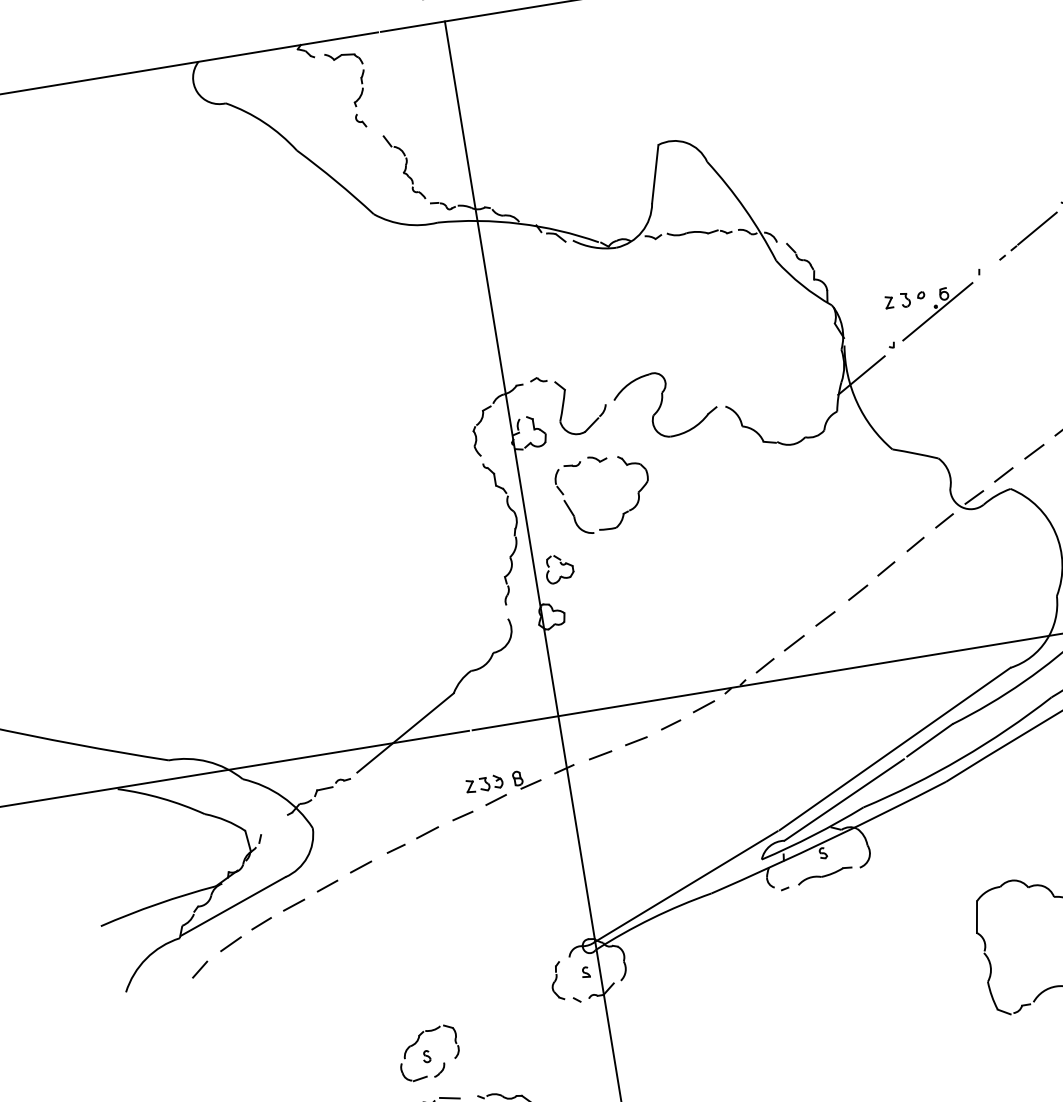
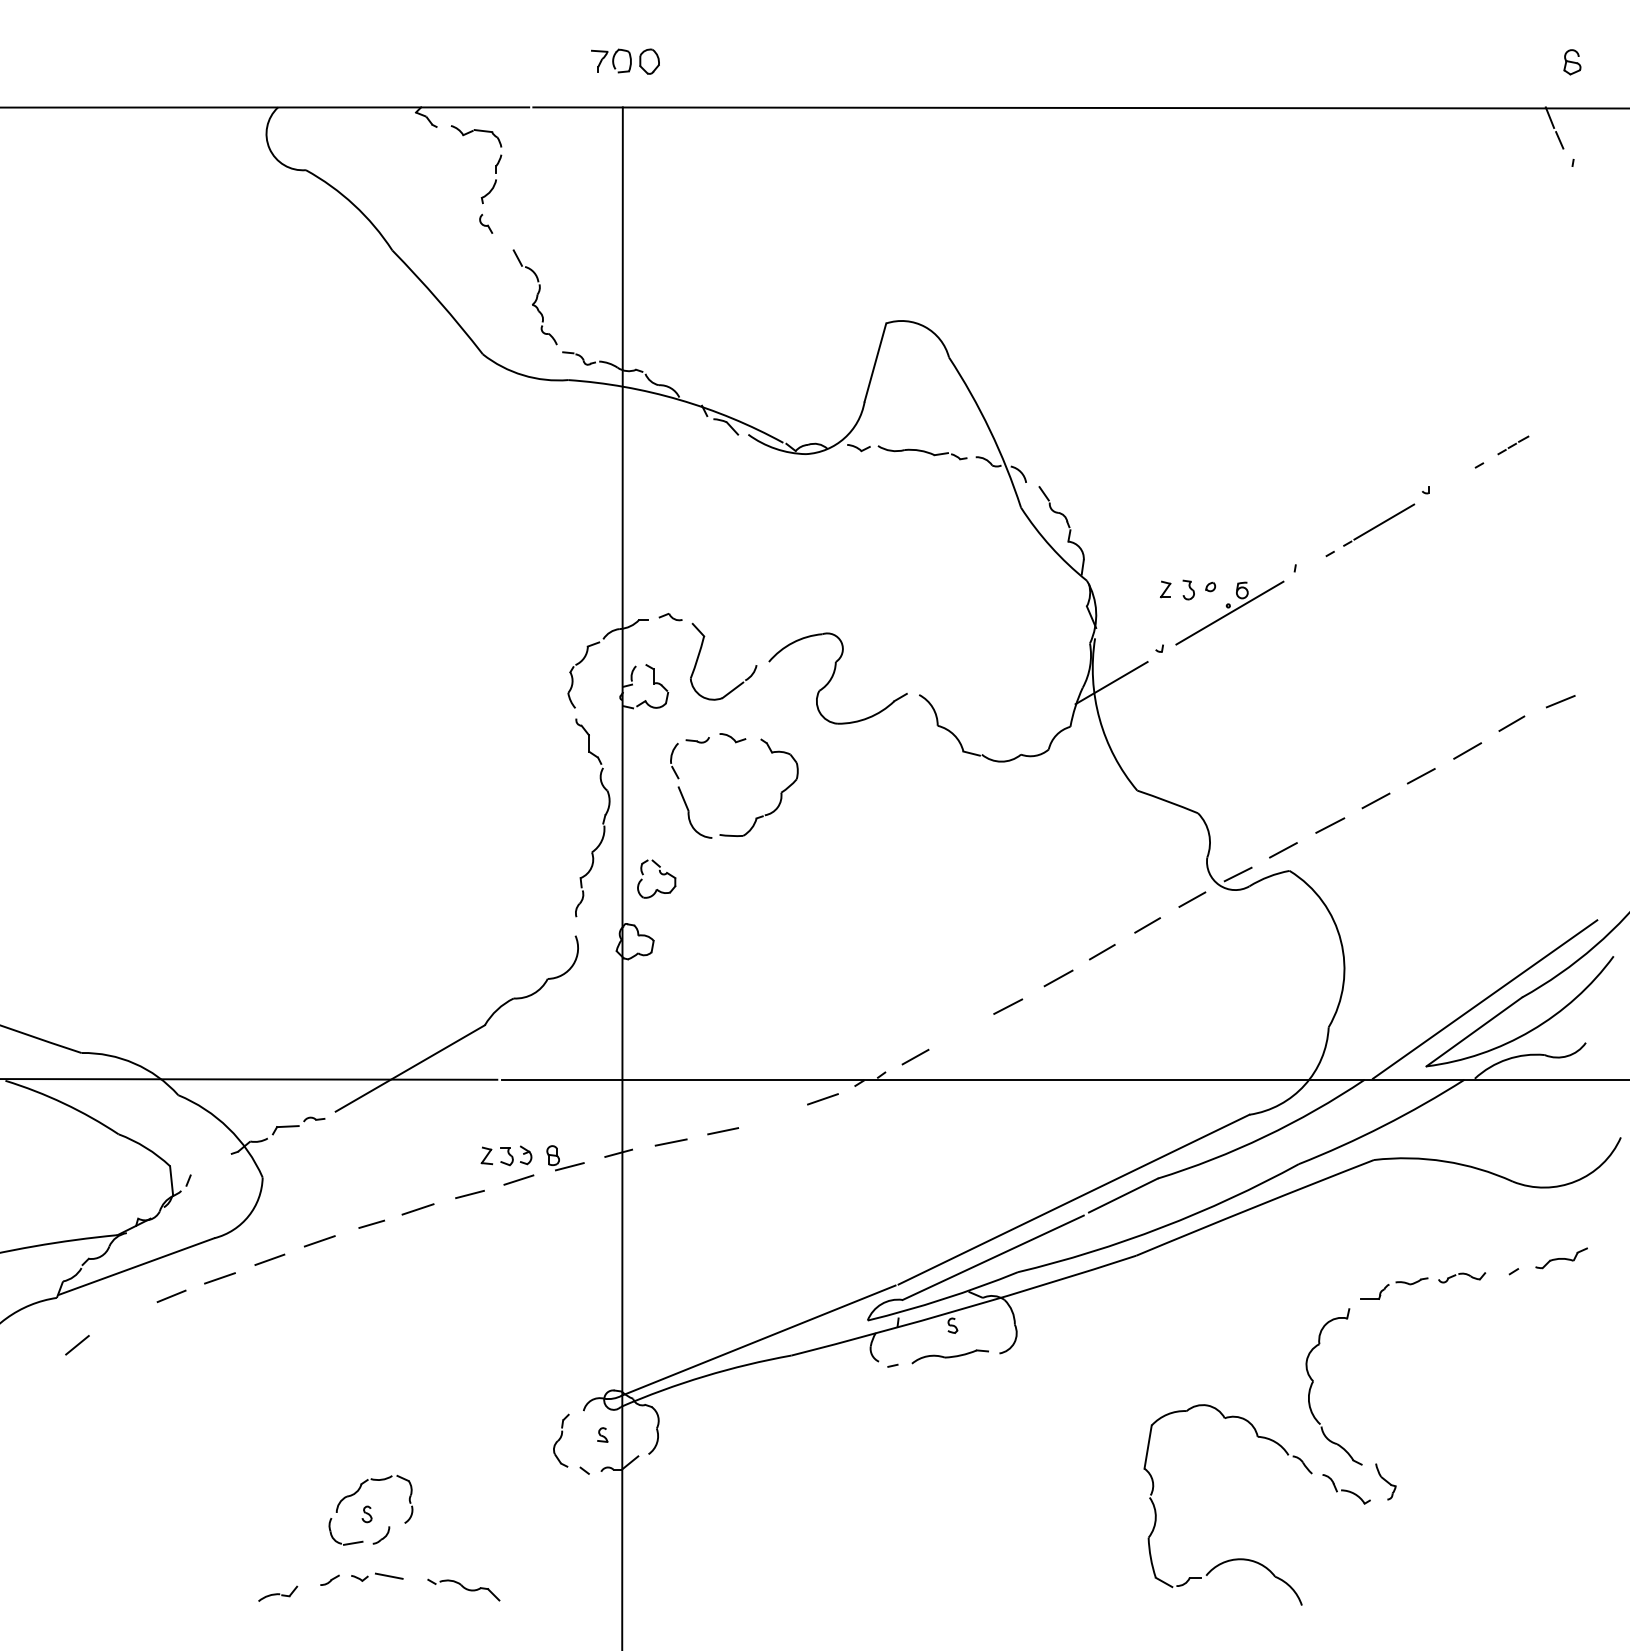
line: (793, 643) -> (959, 1032), removed
line: (670, 724) -> (773, 1116), removed
line: (231, 944) -> (125, 1317), removed

